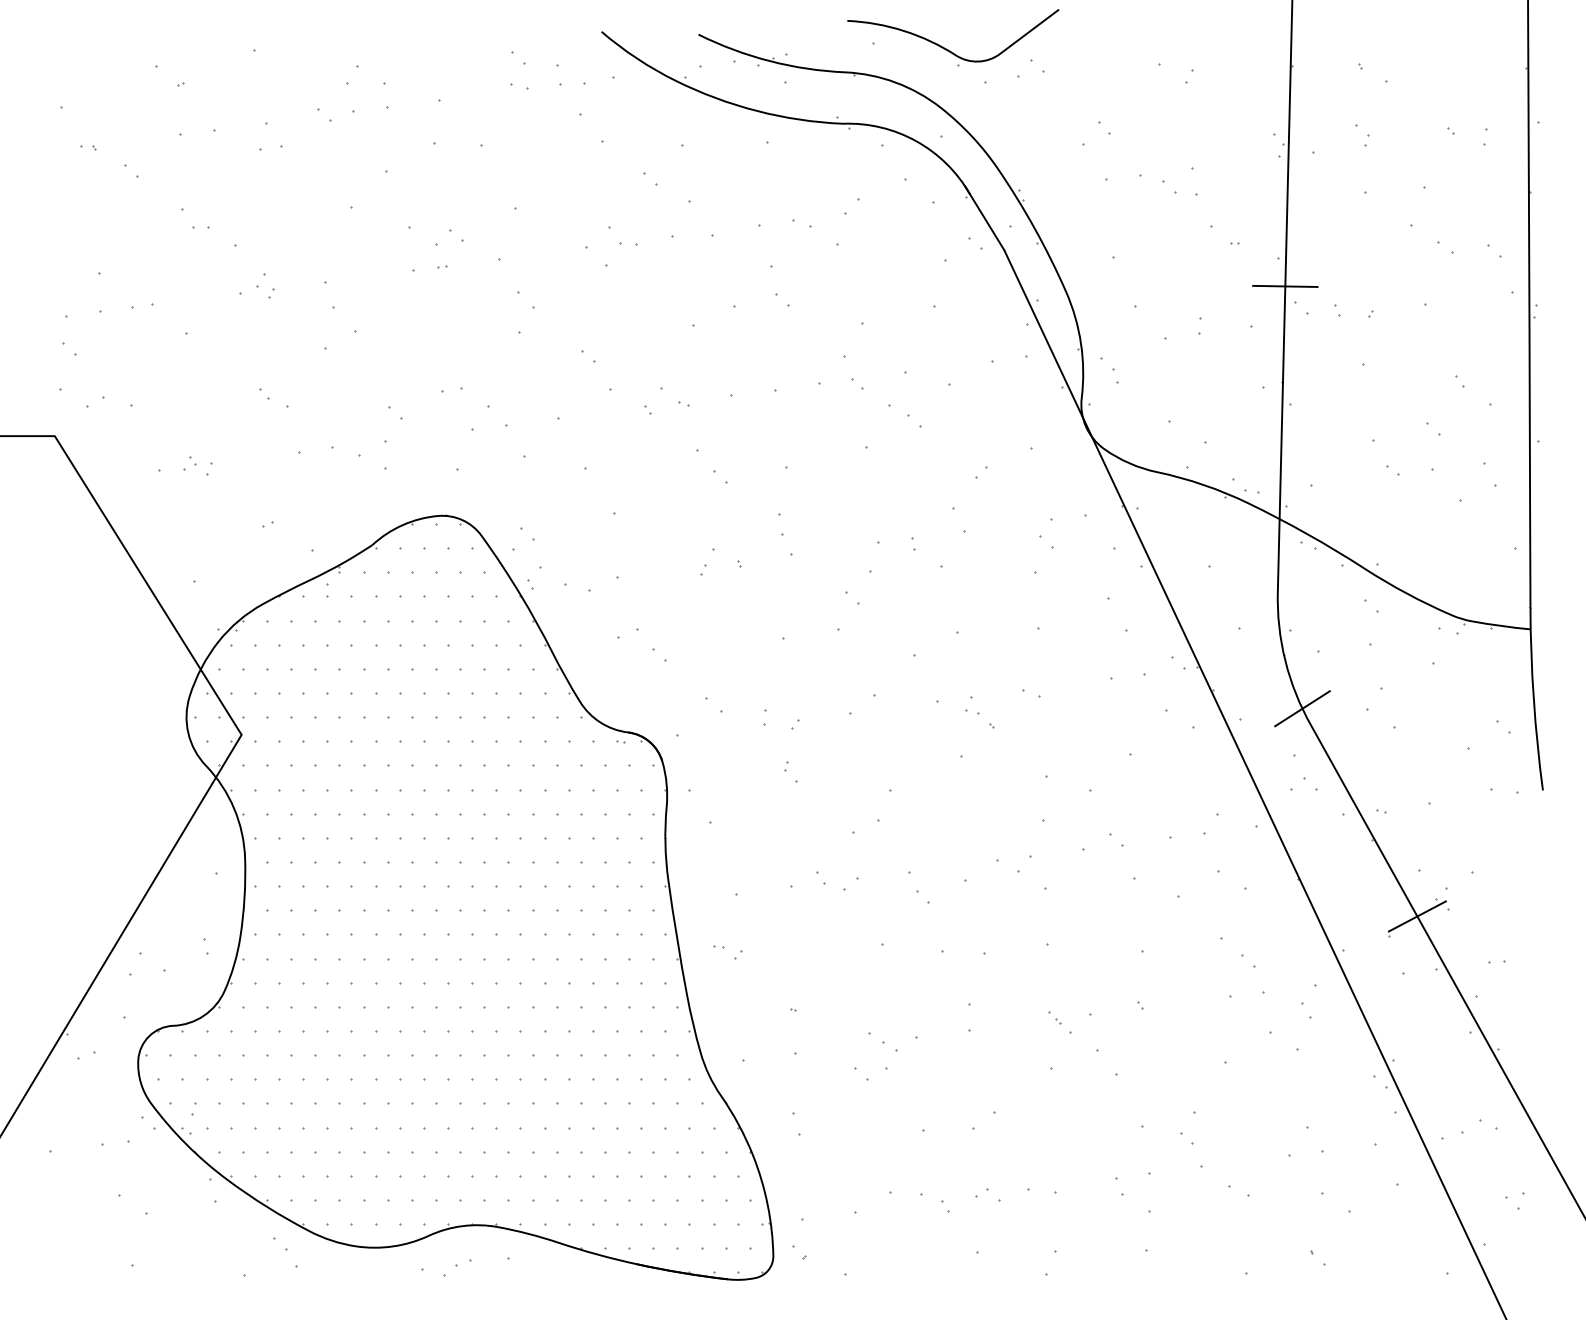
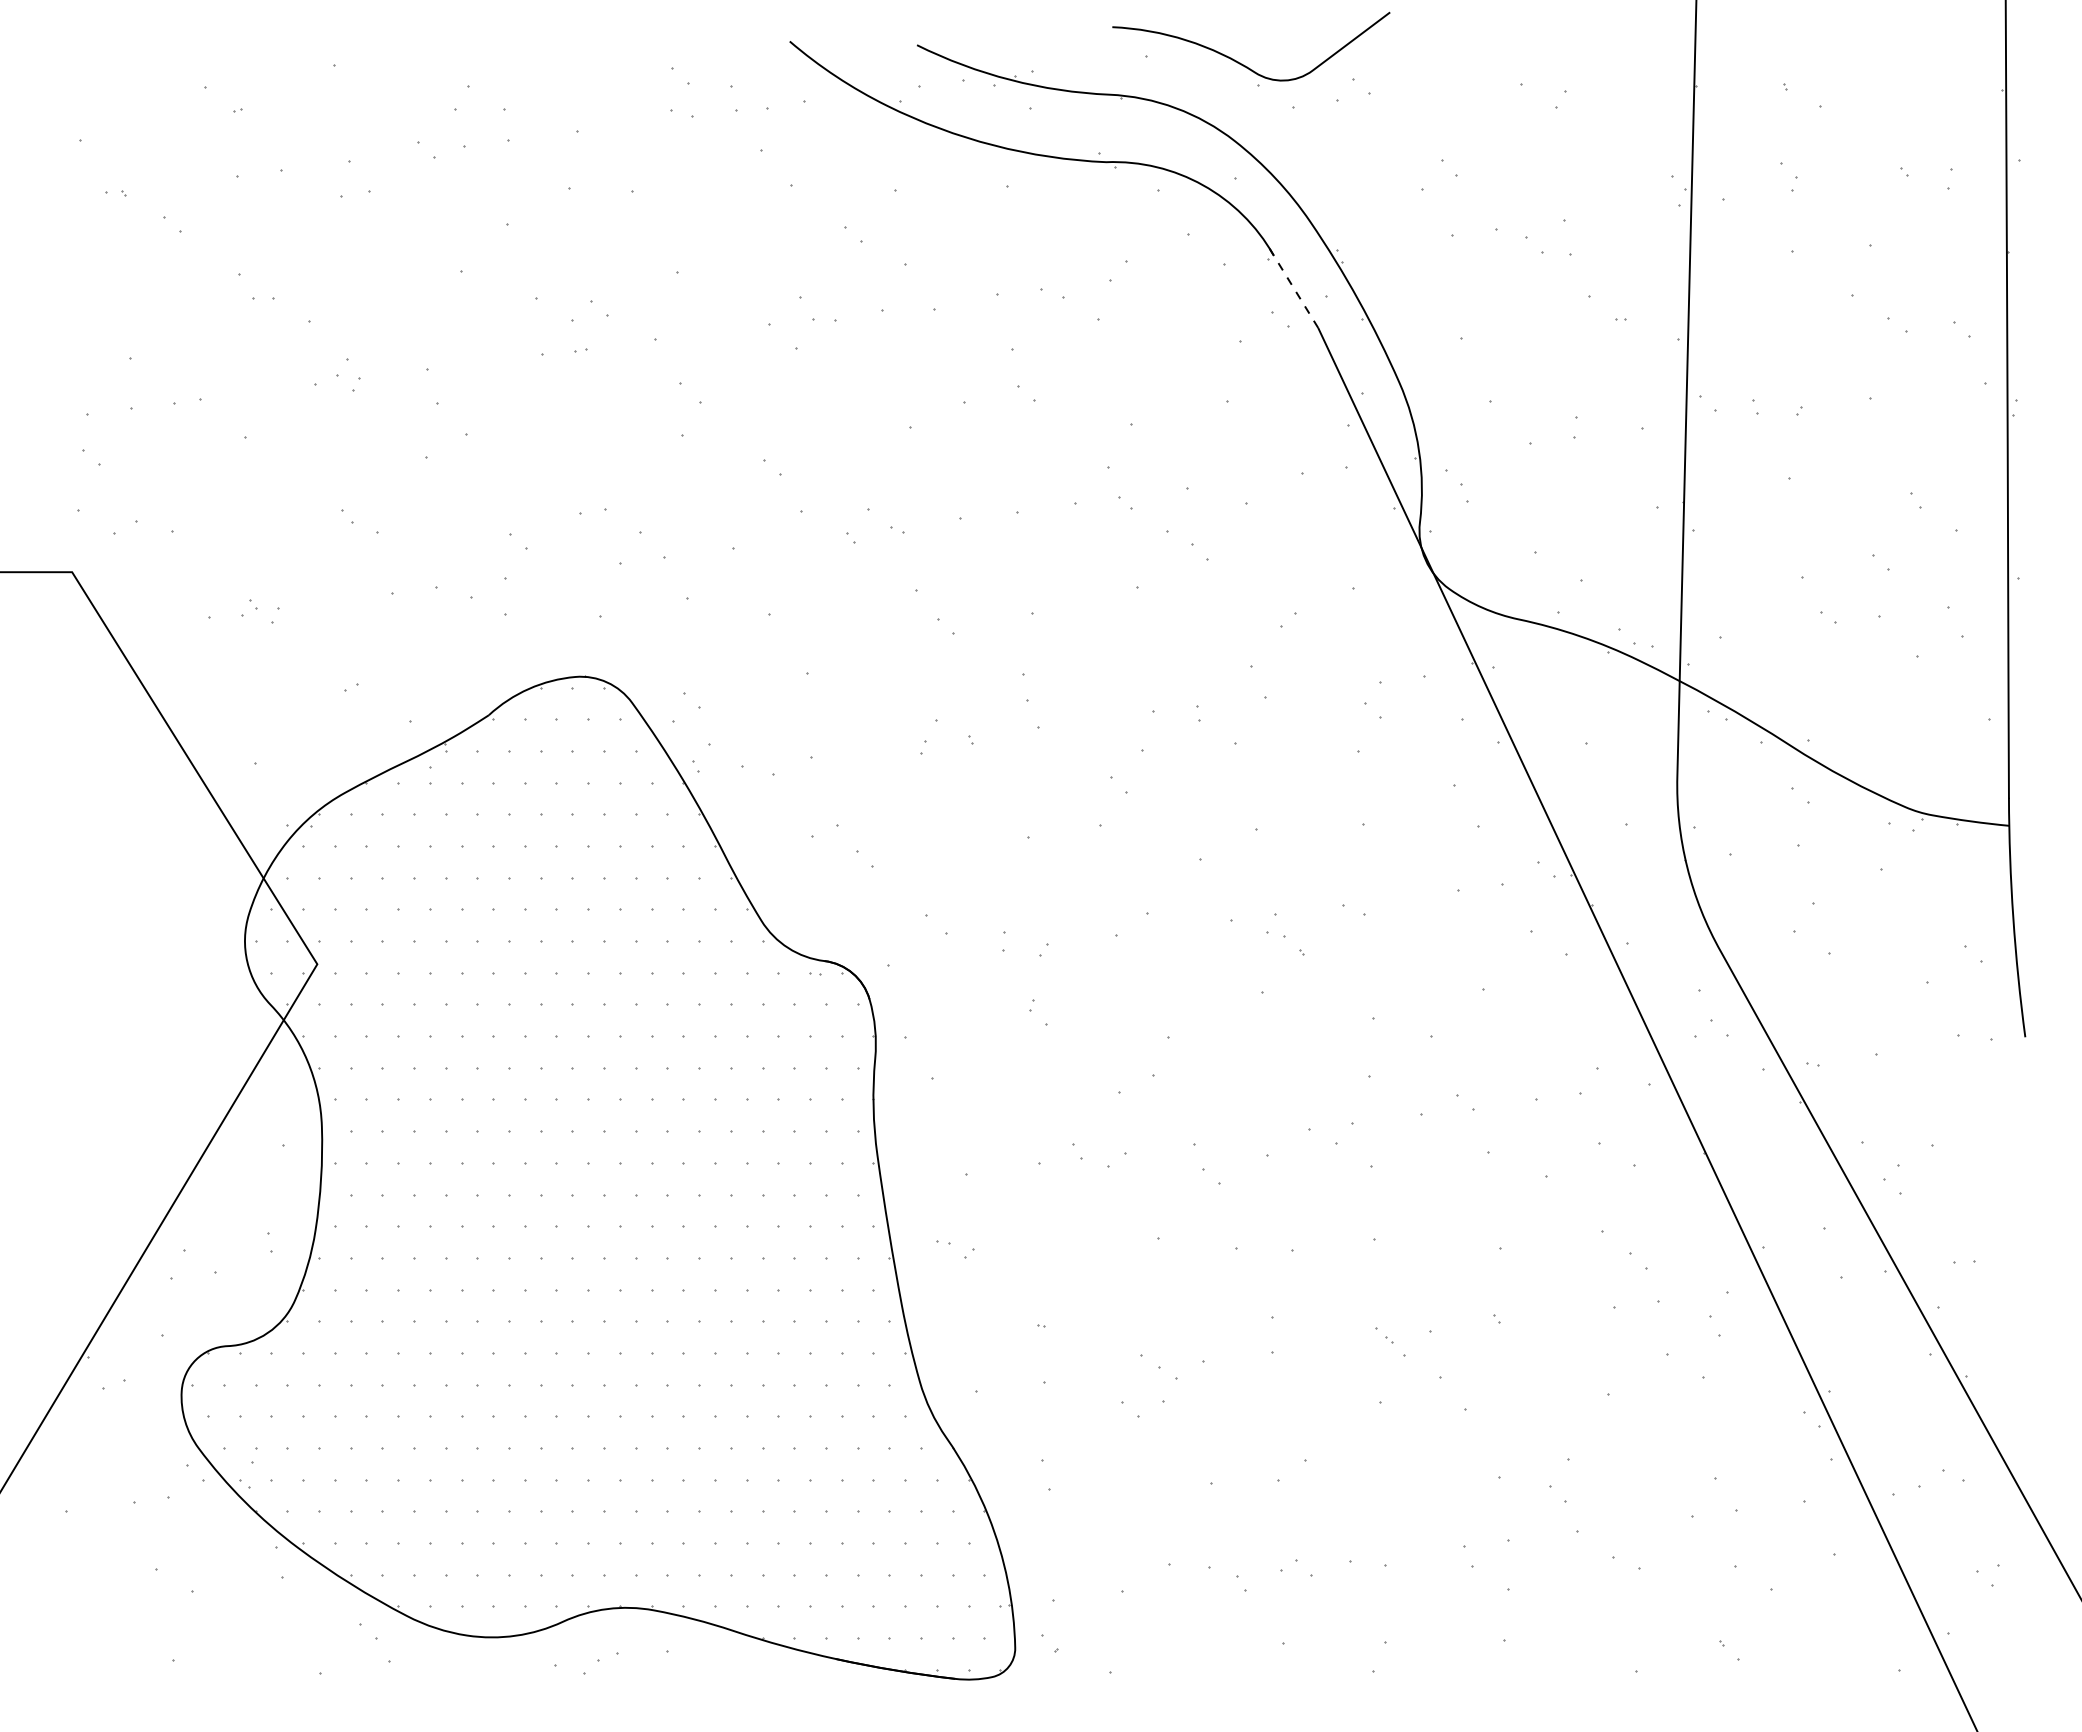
line: (984, 217) -> (1292, 285), solid -> dashed
line: (1284, 286) -> (1686, 375), removed
line: (1302, 708) -> (1709, 929), removed
line: (1417, 916) -> (1860, 1202), removed

